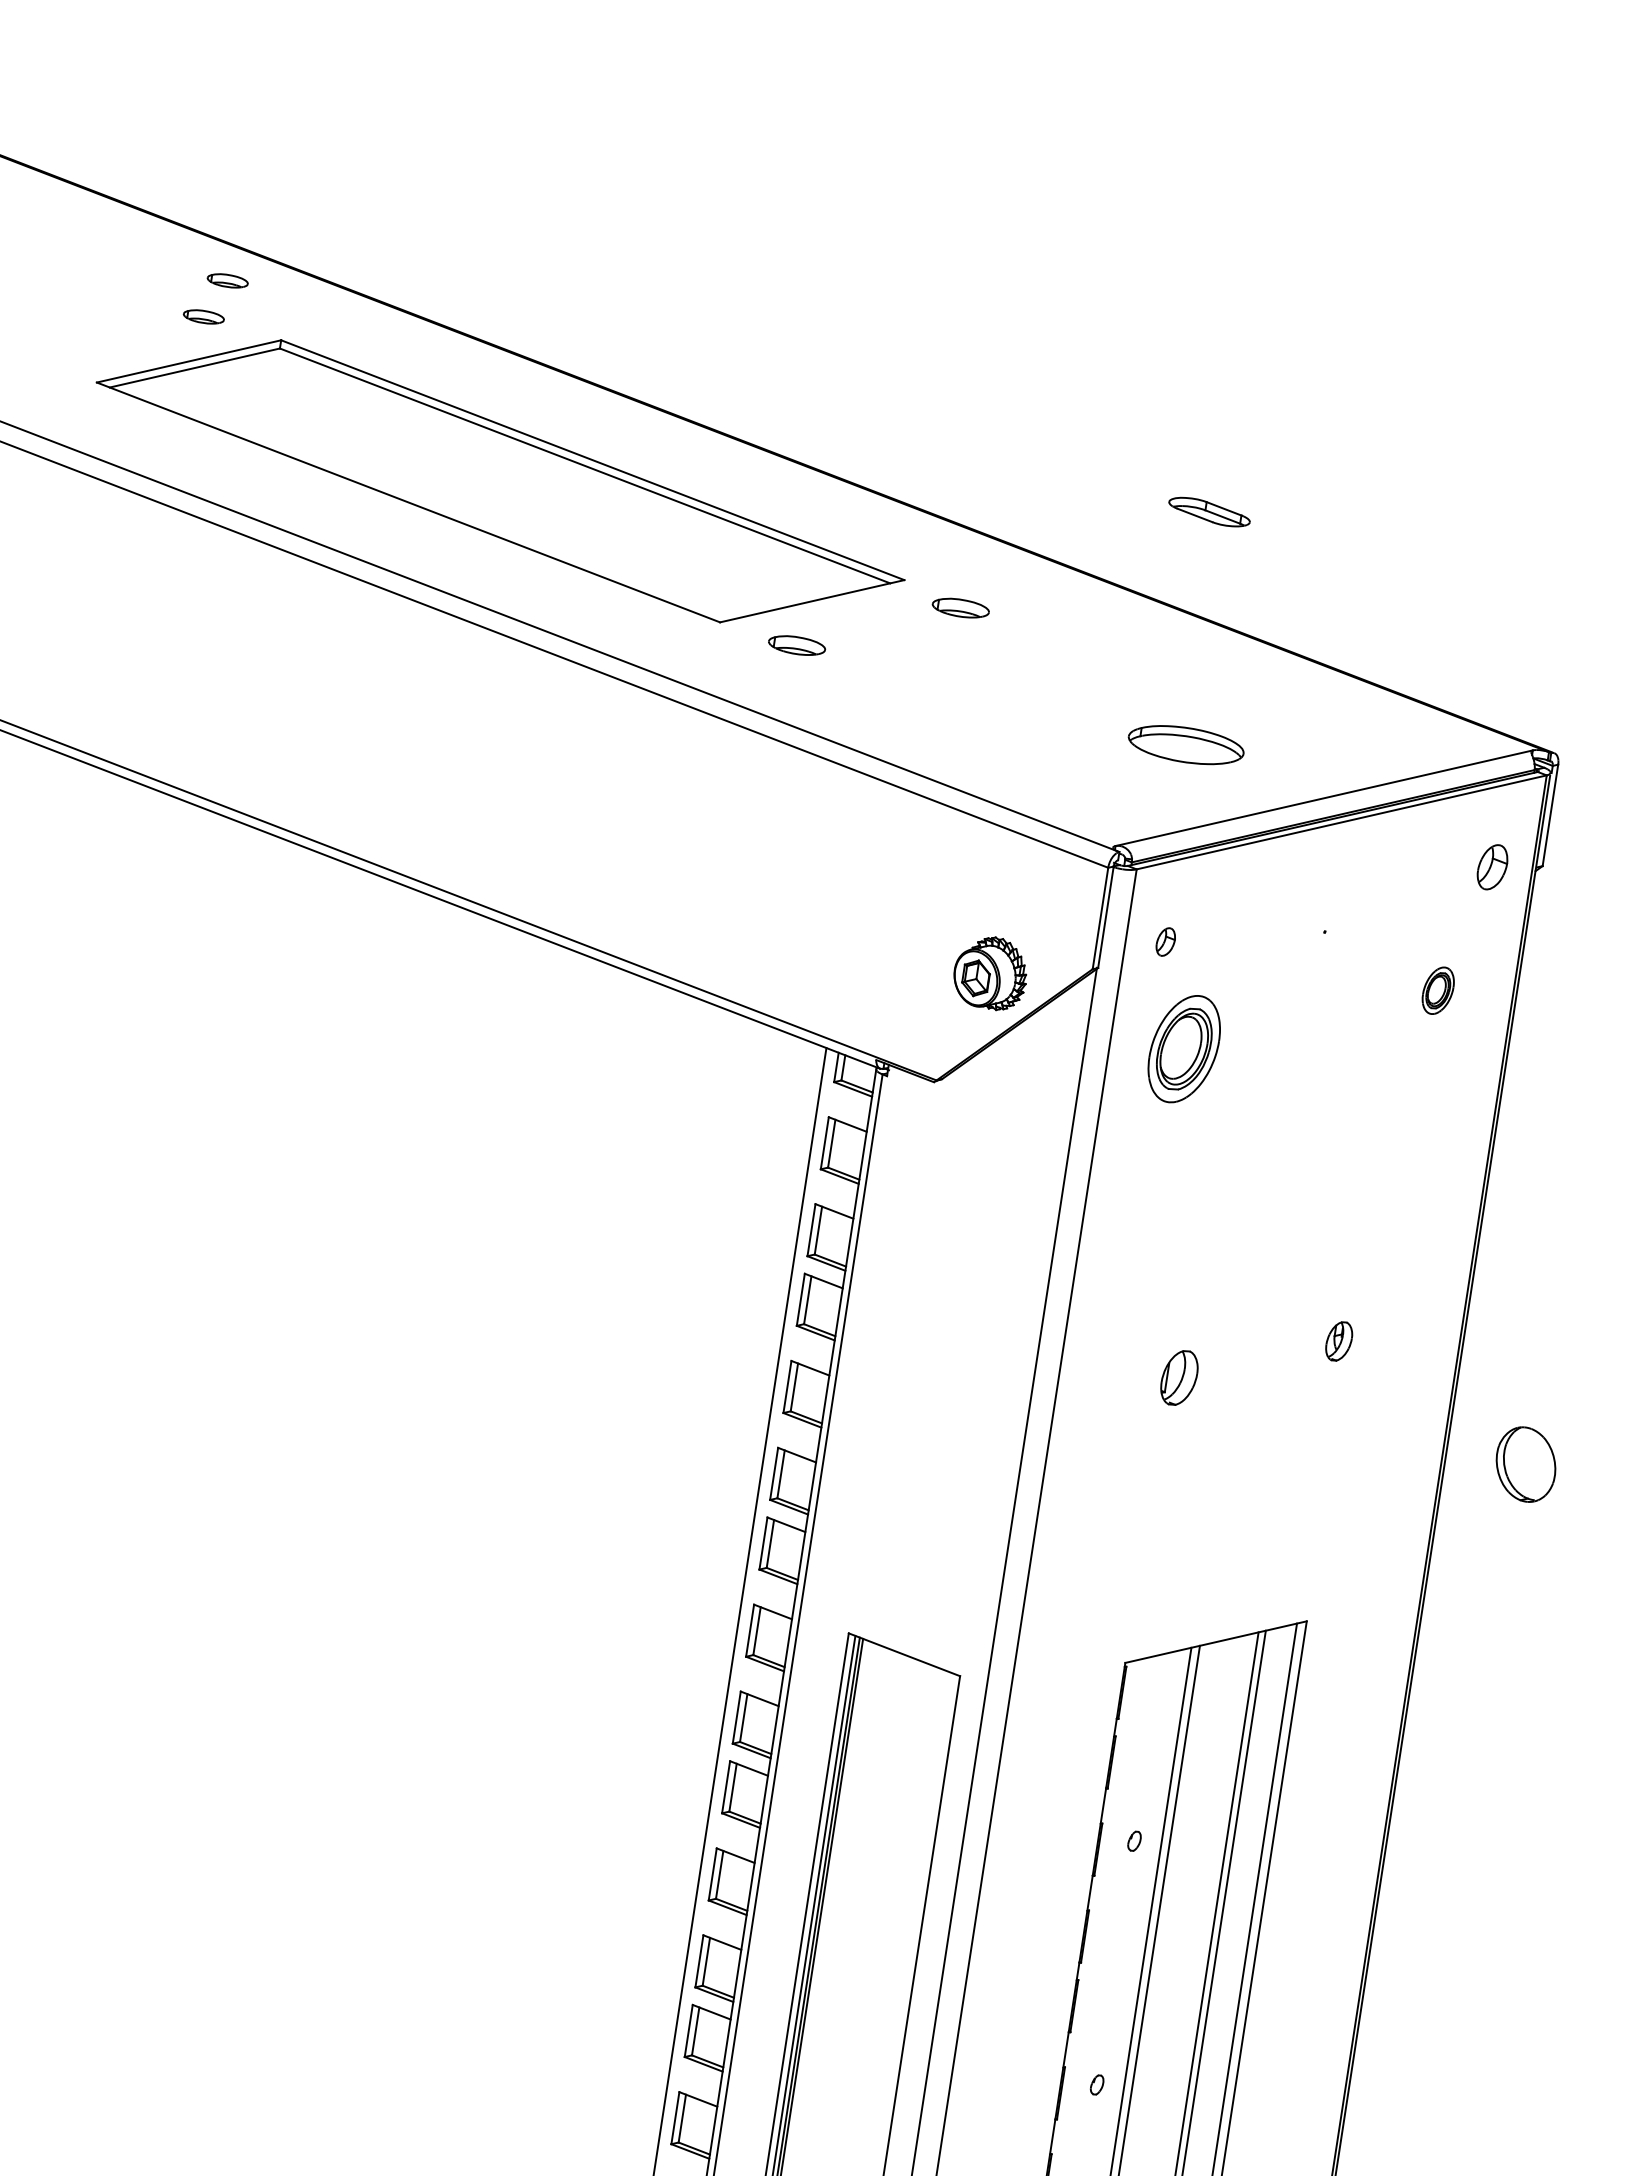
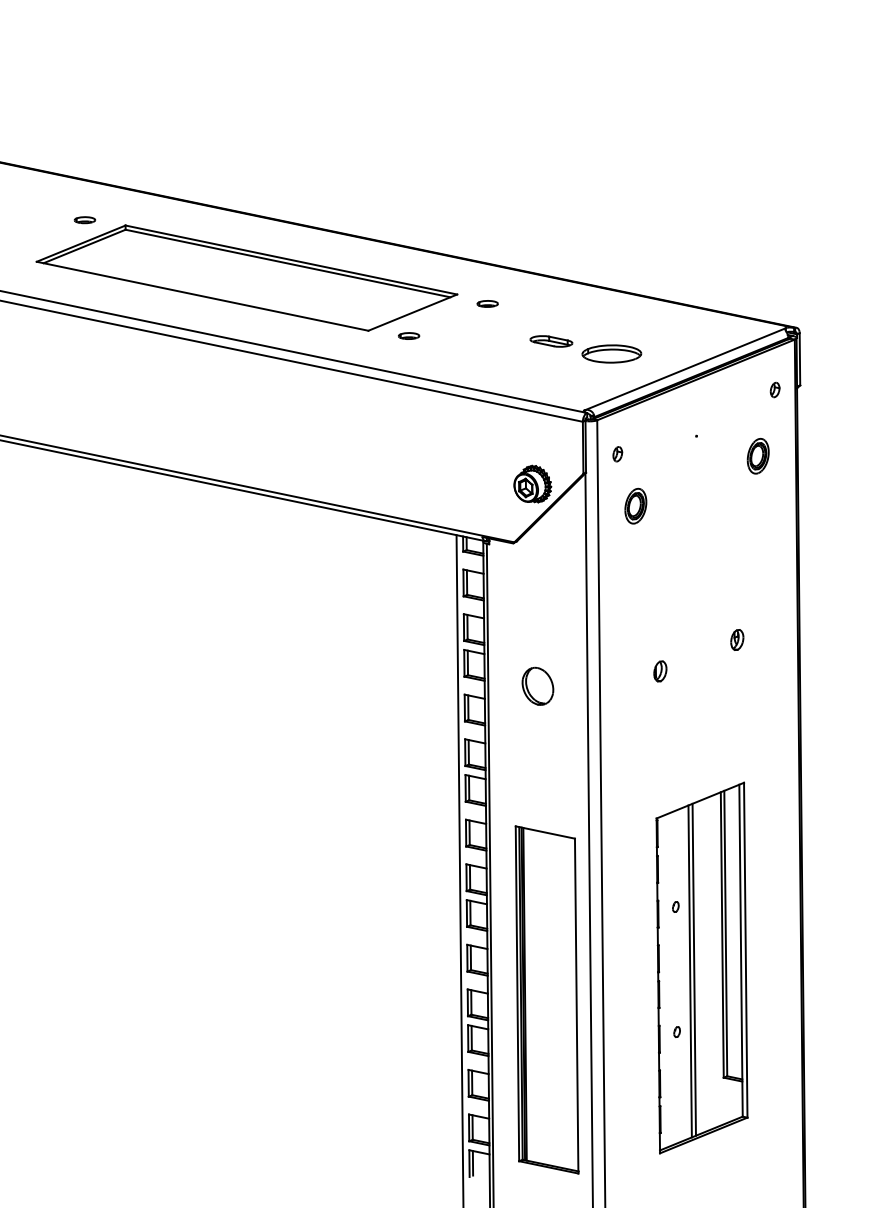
part: (226, 281) -> (93, 200), removed
part: (1209, 512) -> (551, 341), moved
part: (960, 607) -> (487, 303), size x0.71
part: (798, 644) -> (409, 335), size x0.71
part: (1491, 865) -> (774, 389), size x0.62
part: (1436, 990) -> (757, 456), size x1.43
part: (1183, 1047) -> (635, 505), size x0.62
part: (1179, 1378) -> (660, 671), size x0.71
part: (1525, 1462) -> (537, 685), moved

